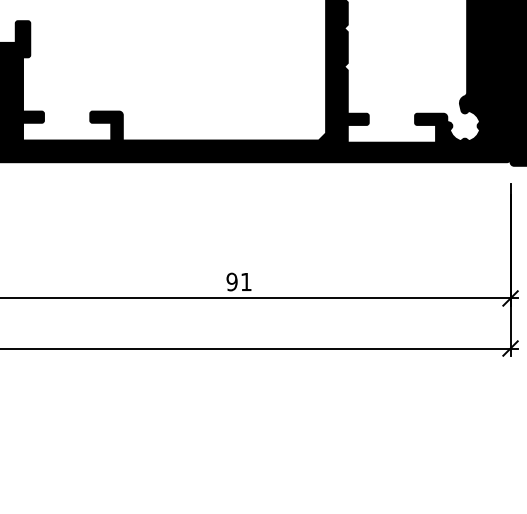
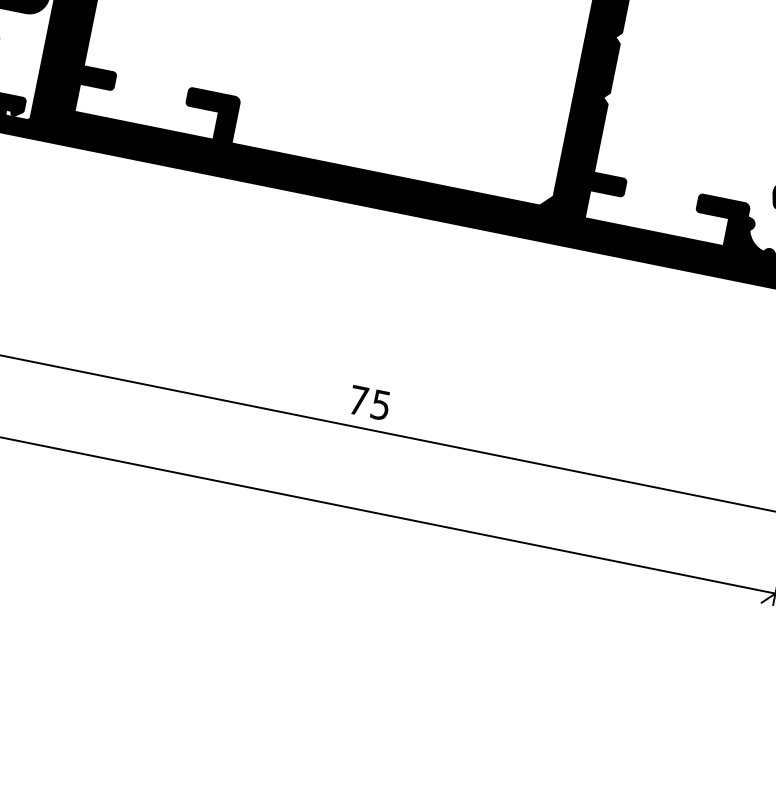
text: (238, 281) -> (368, 401), 91 -> 75

